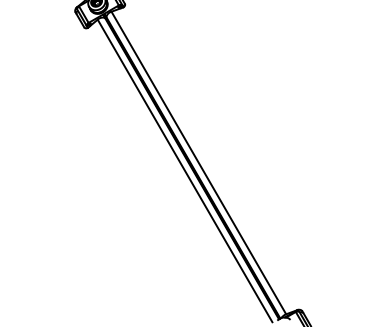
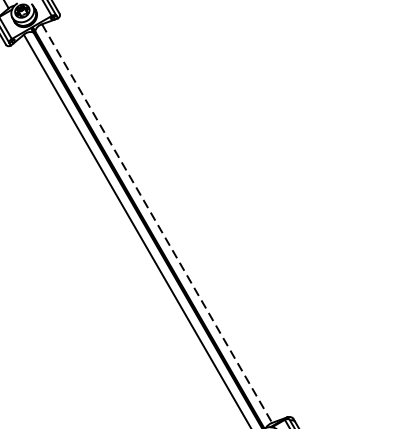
line: (198, 163) -> (156, 224), solid -> dashed

